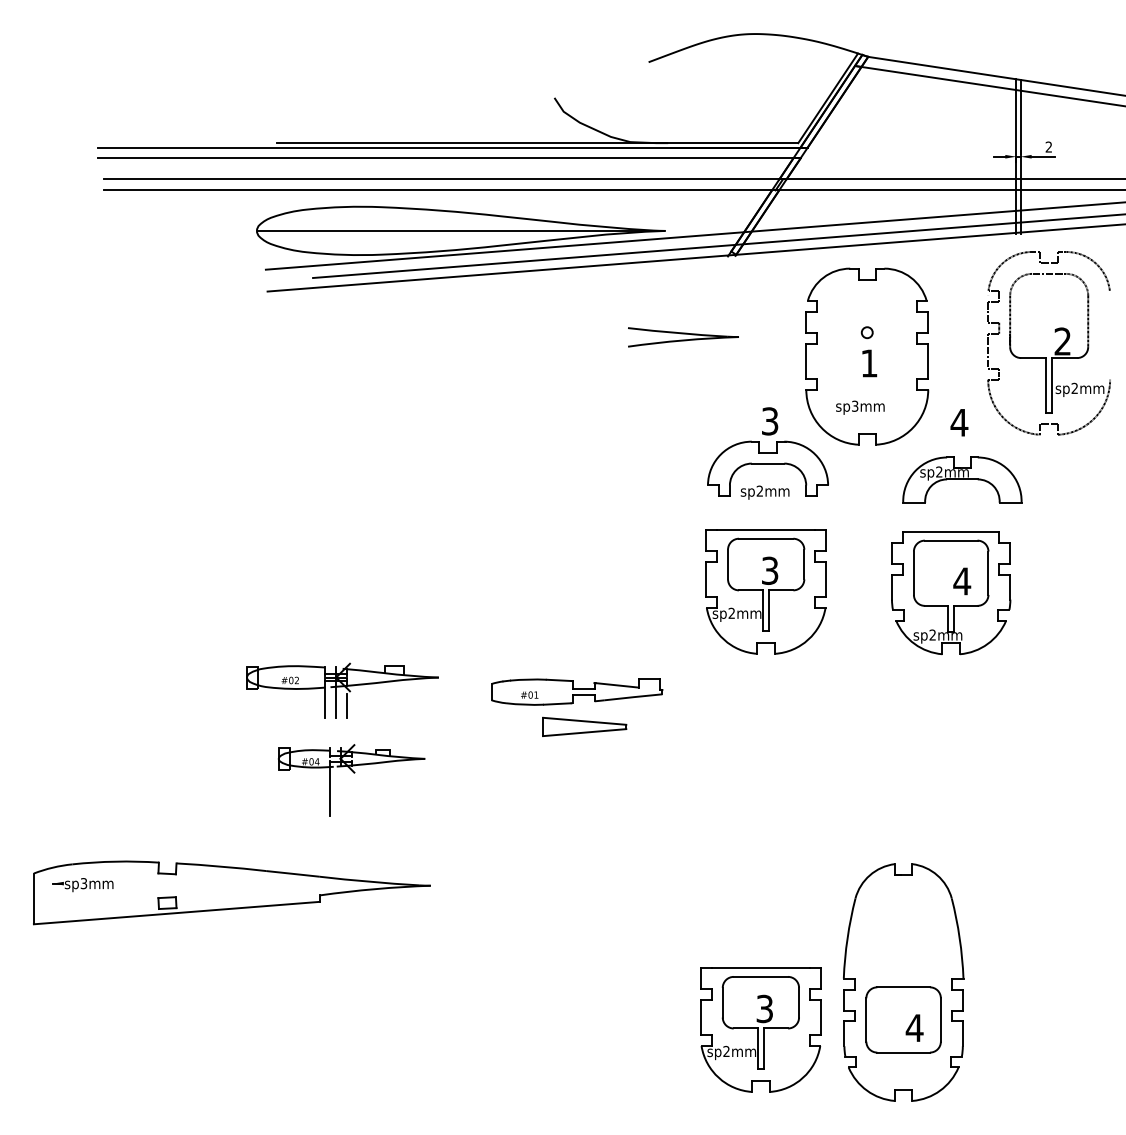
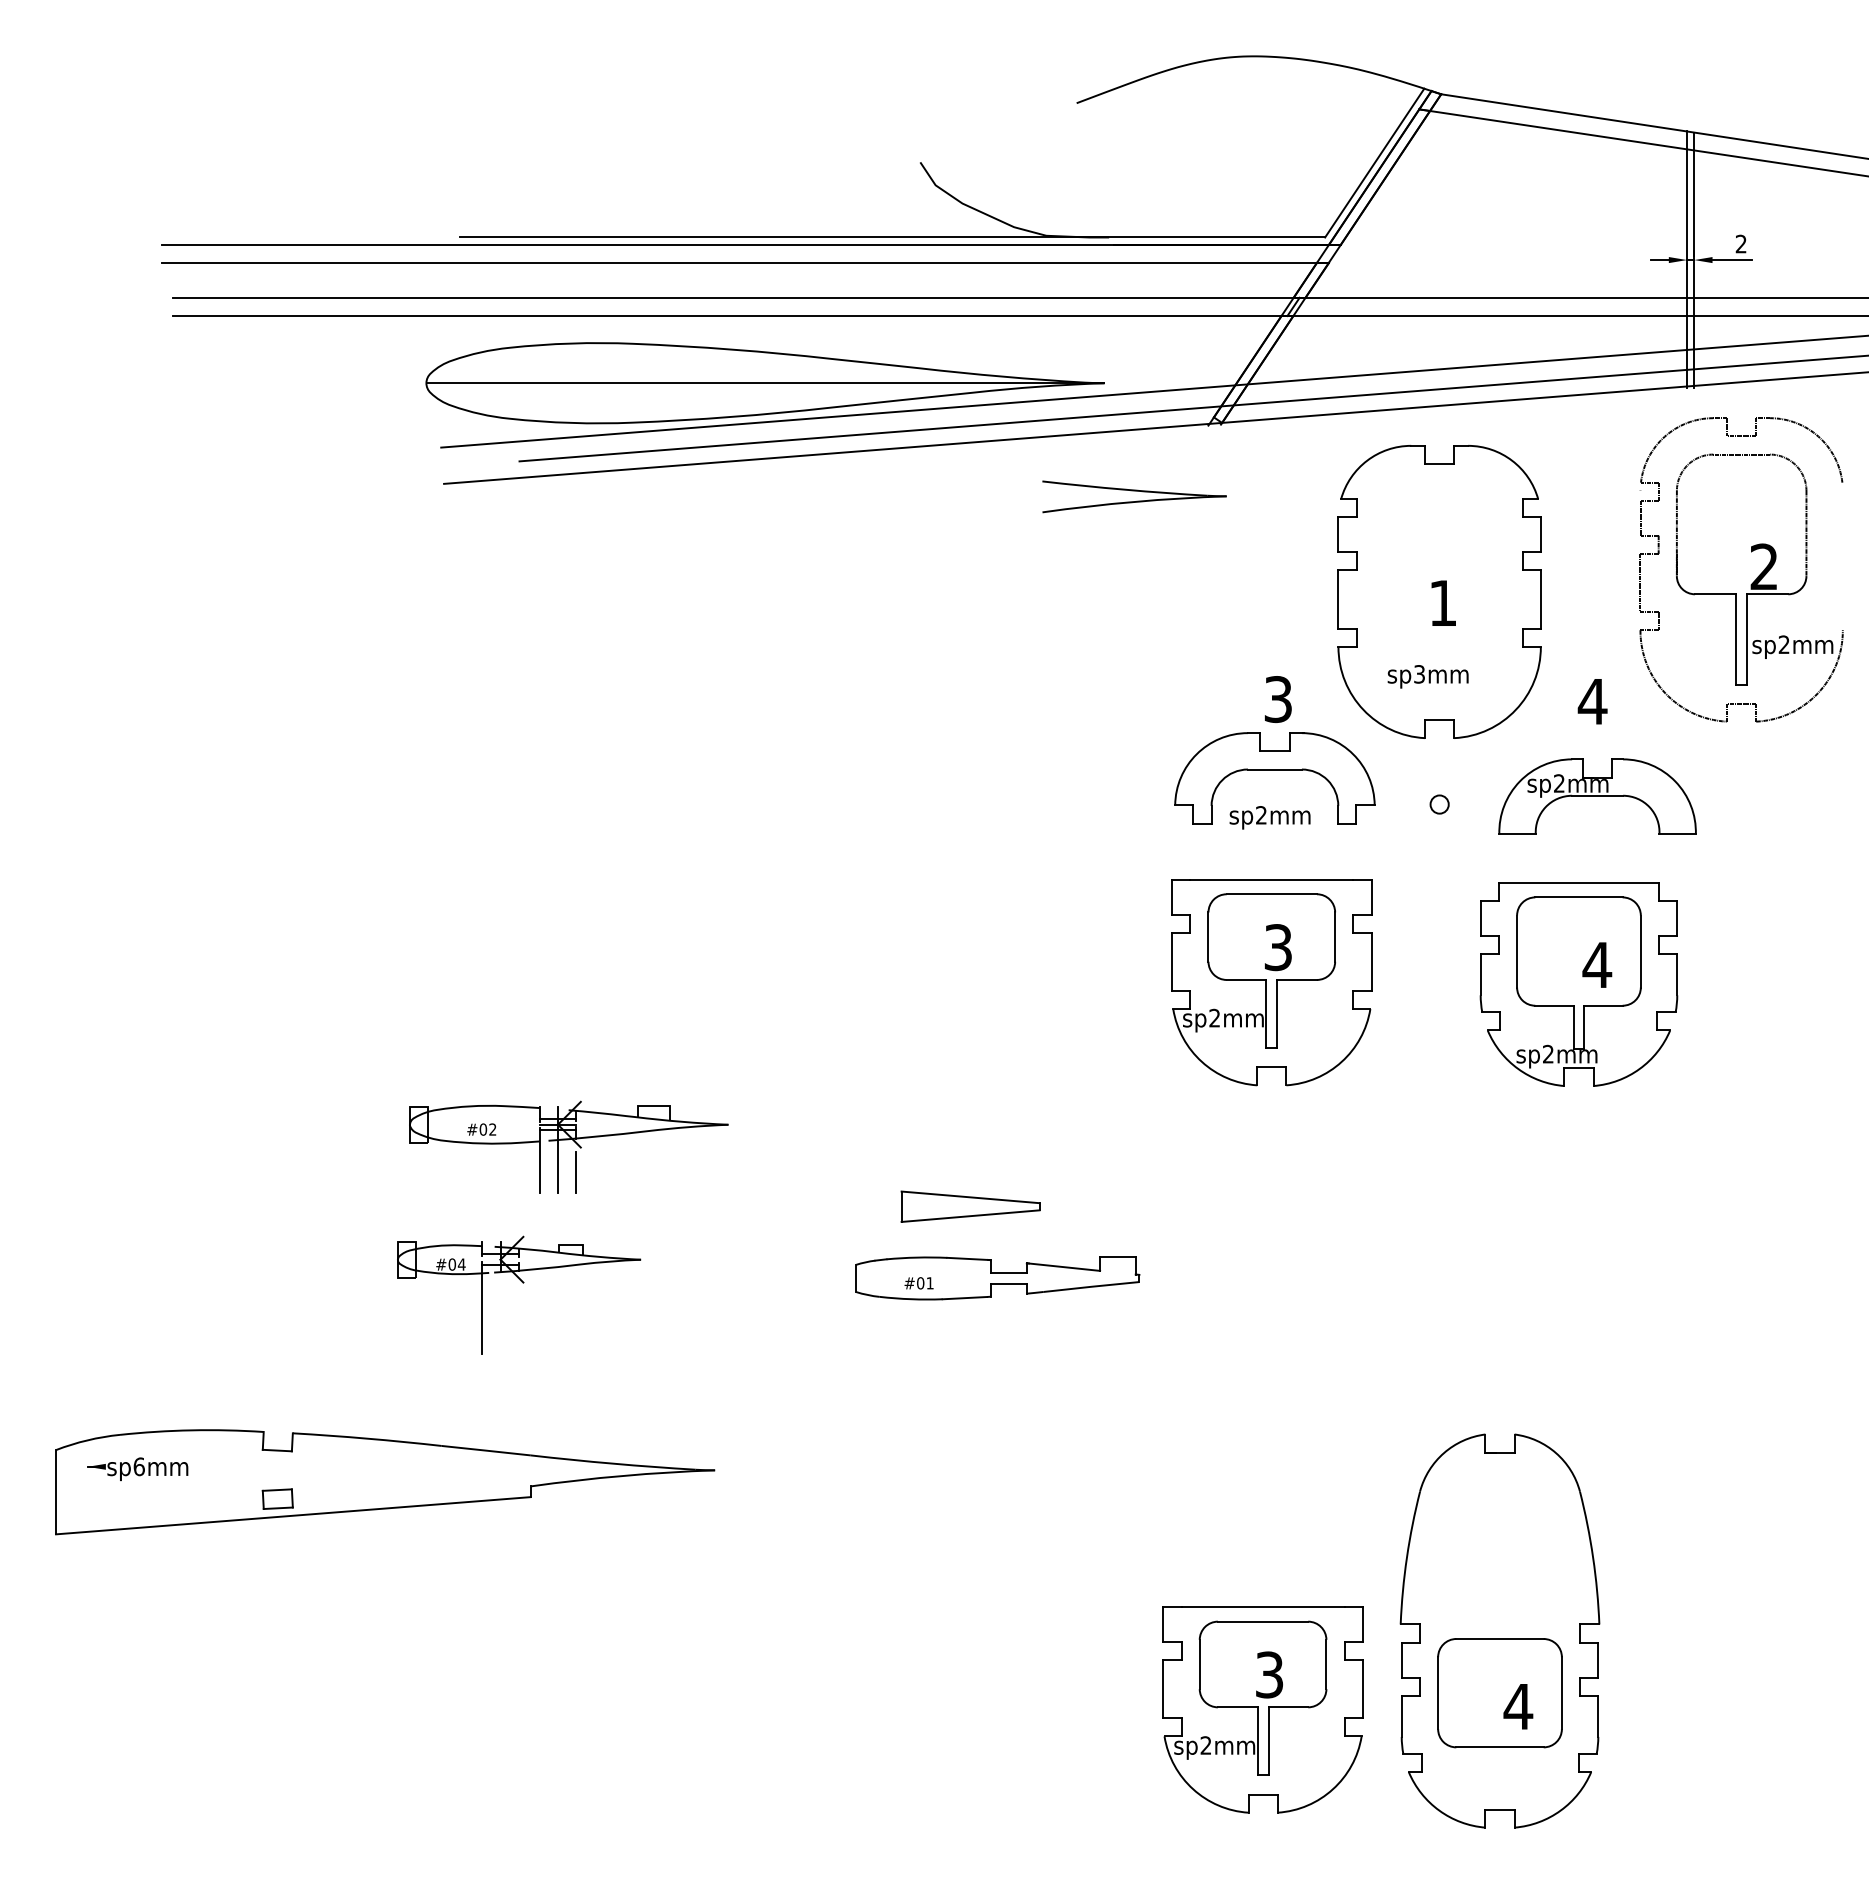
circle: (866, 332) -> (1438, 804), moved
part: (683, 337) -> (1134, 497), moved
part: (577, 691) -> (998, 1277), moved
part: (353, 773) -> (521, 1284), moved
text: (83, 883) -> (138, 1466), sp3mm -> sp6mm

